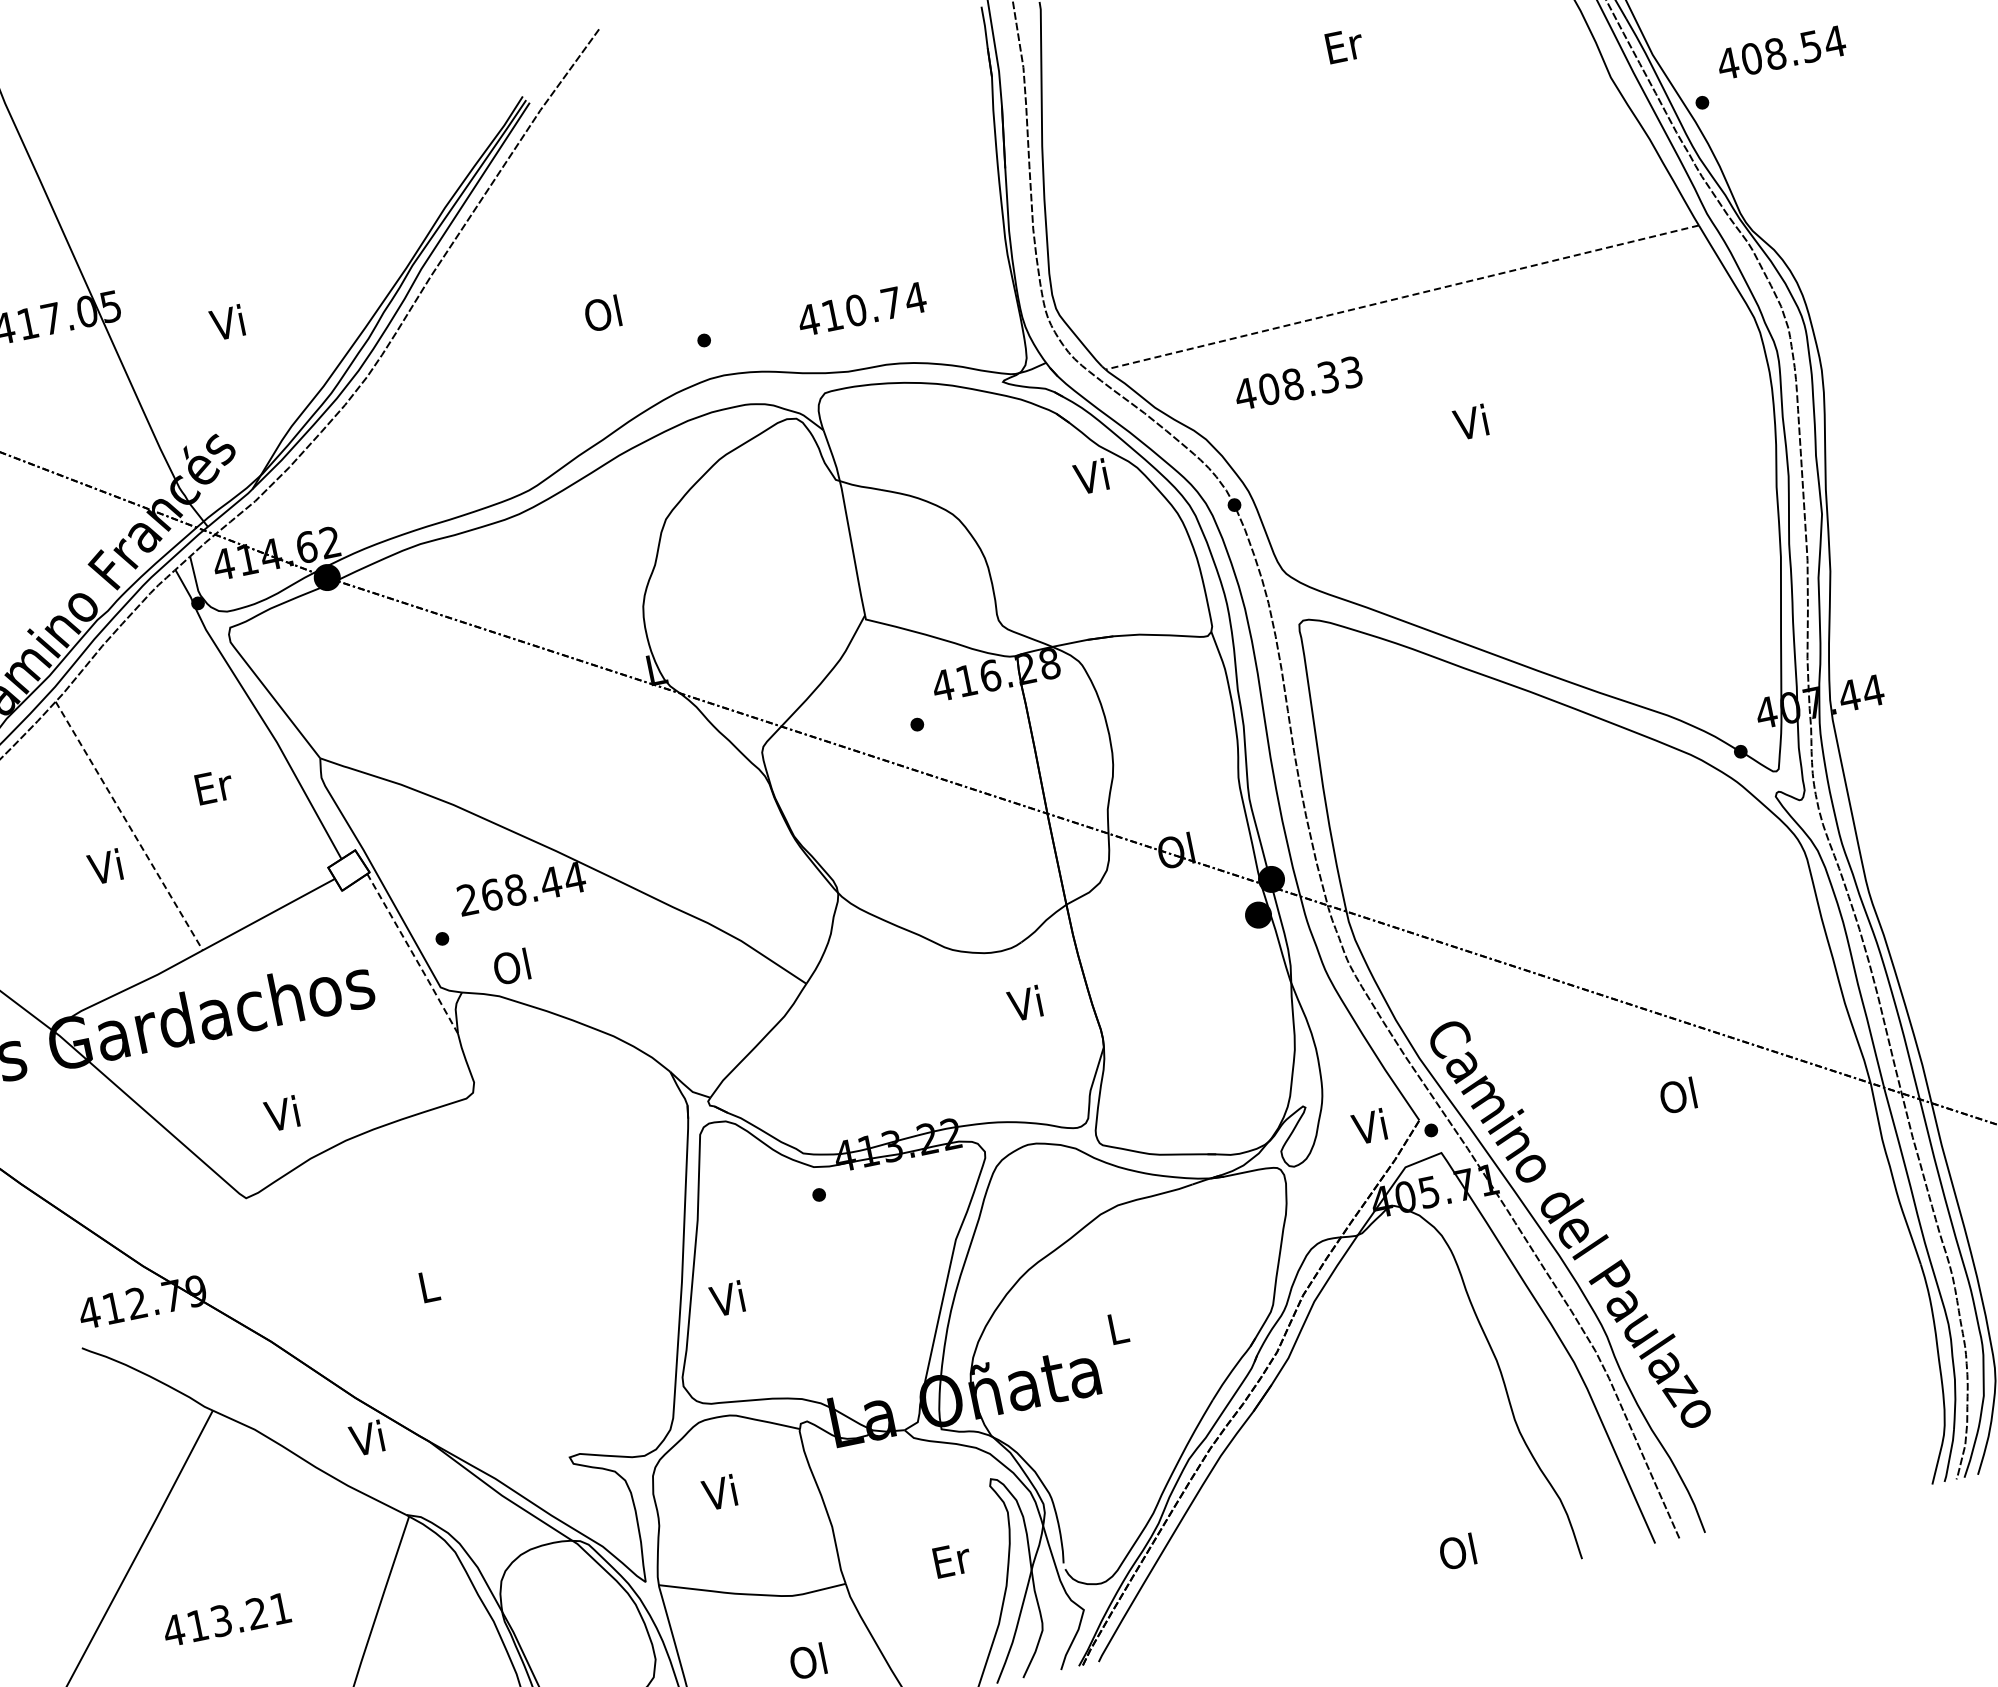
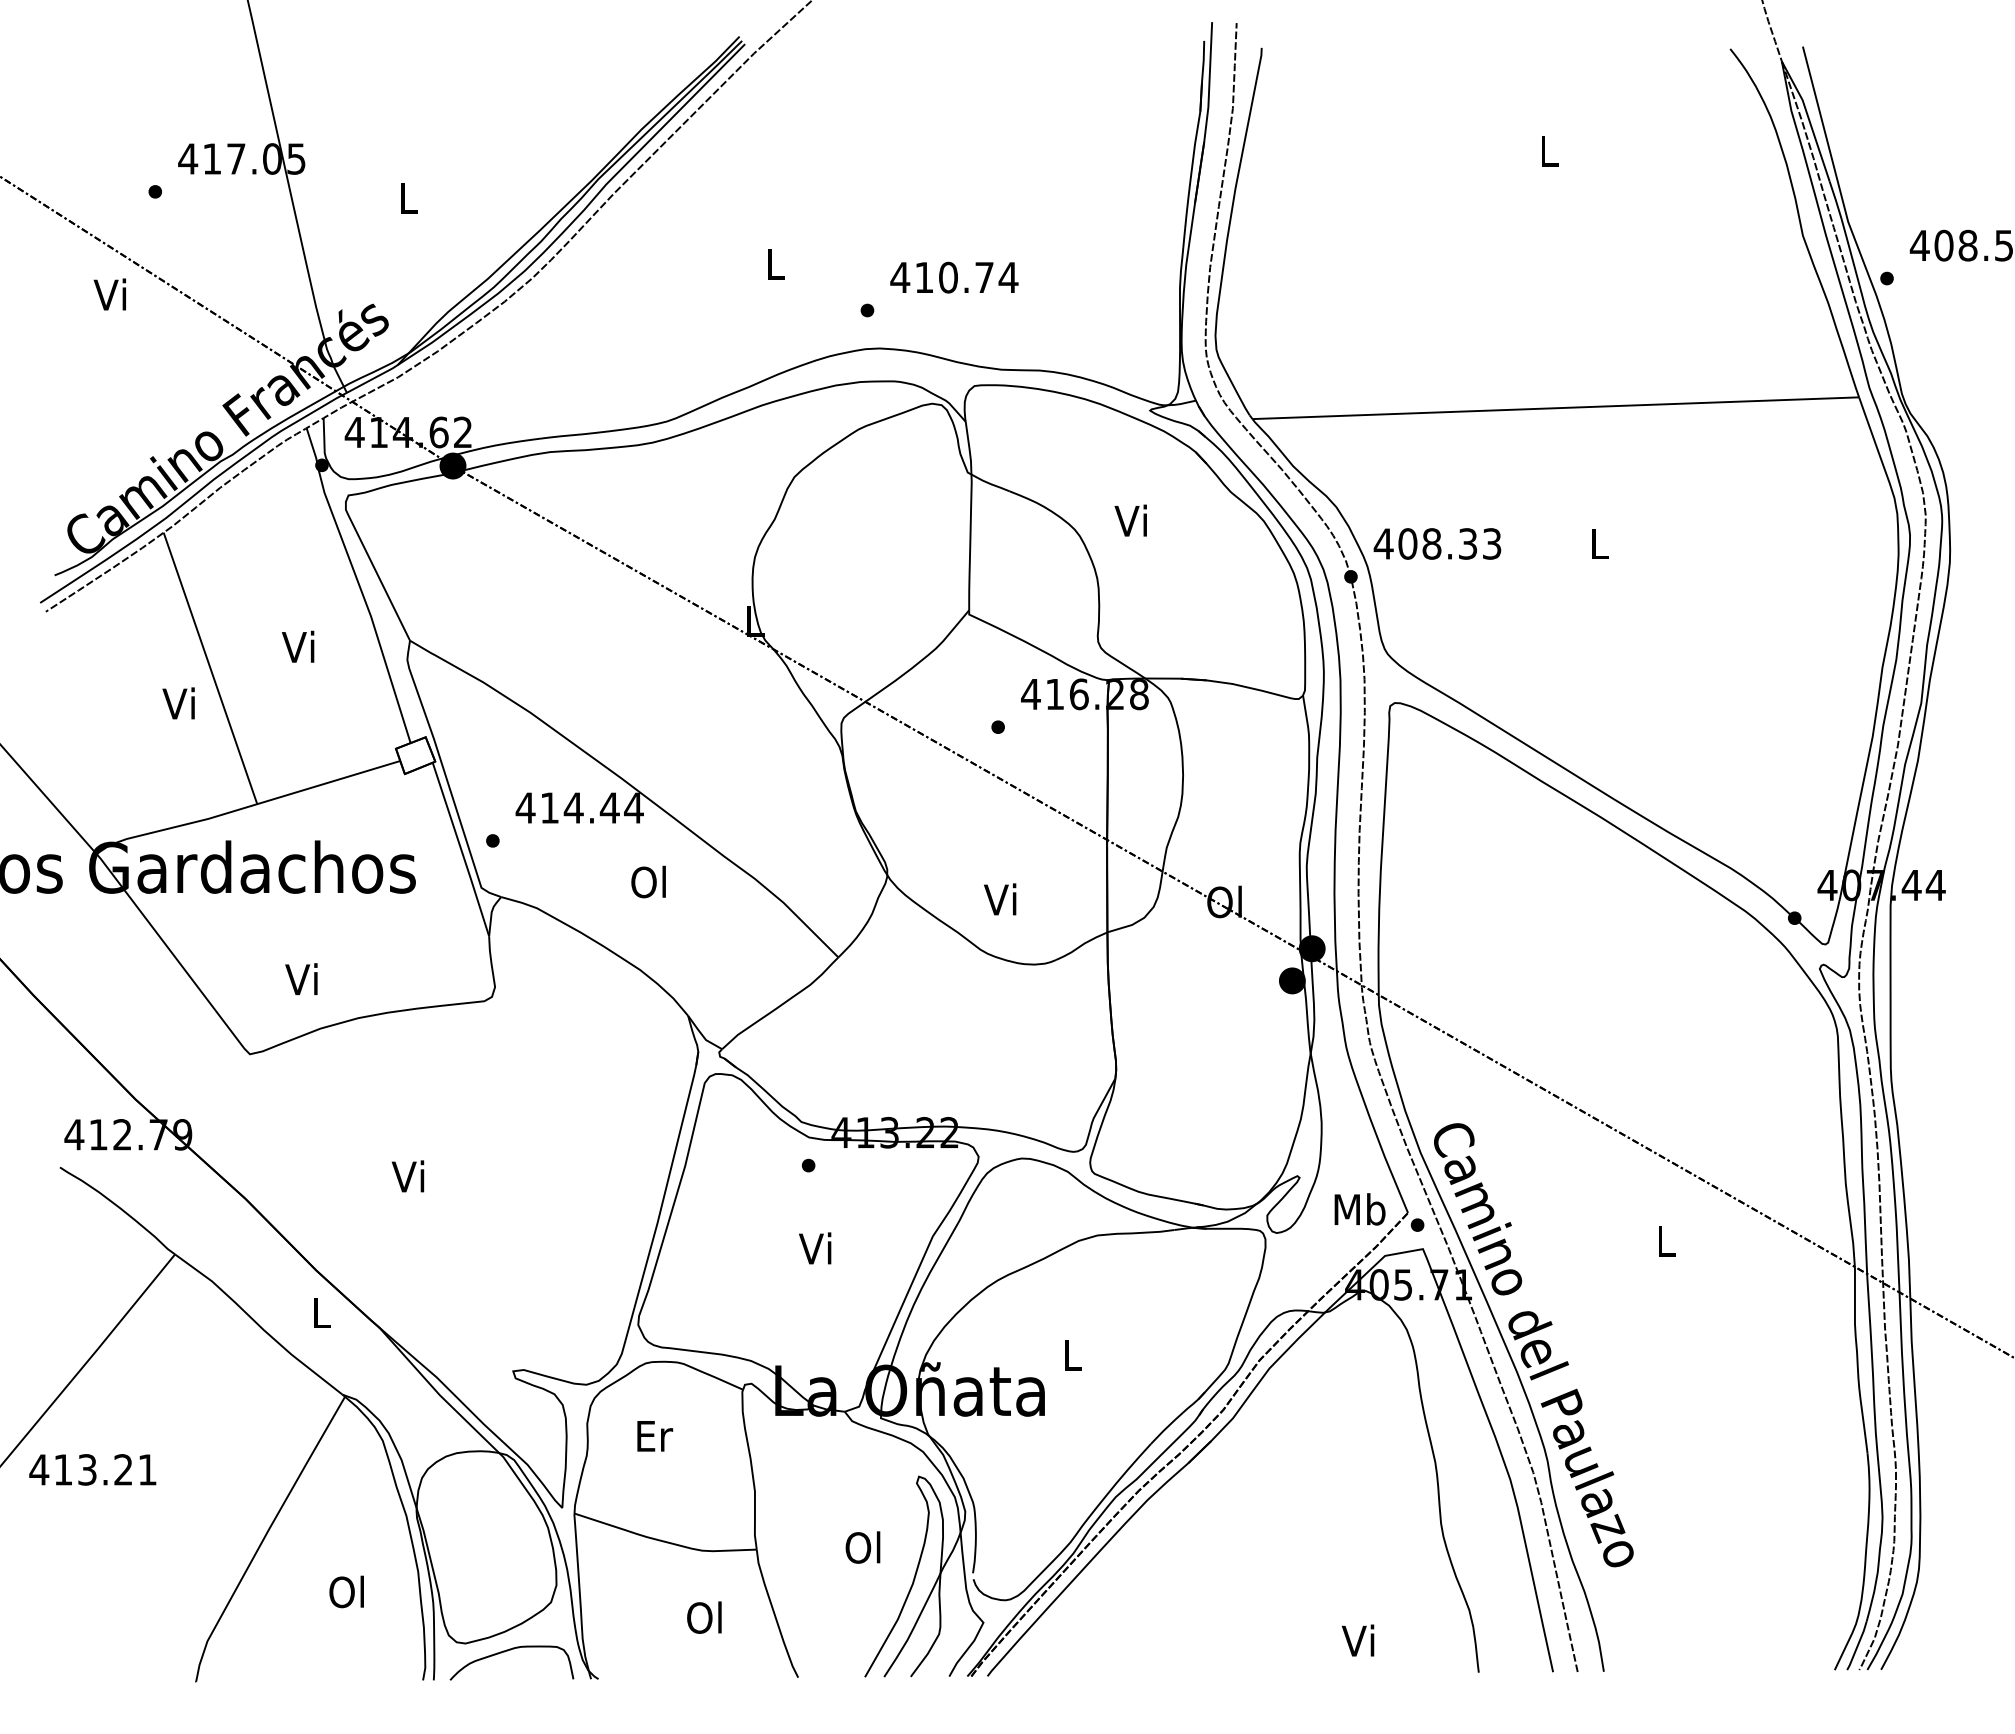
text: (1345, 45) -> (1550, 151), Er -> L
line: (1401, 297) -> (1555, 408), dashed -> solid
text: (862, 309) -> (954, 277), moved
text: (602, 314) -> (773, 264), Ol -> L
text: (227, 322) -> (406, 197), Vi -> L
text: (1298, 382) -> (1437, 543), moved
text: (1470, 422) -> (1597, 543), Vi -> L
text: (1090, 476) -> (1130, 520), moved
text: (213, 786) -> (300, 646), Er -> Vi
line: (129, 826) -> (210, 668), dashed -> solid
text: (491, 894) -> (549, 807), 268.44 -> 414.44
line: (413, 953) -> (461, 849), dashed -> solid
text: (511, 966) -> (648, 881), moved
text: (1025, 1003) -> (1000, 899), moved
text: (1677, 1095) -> (1664, 1240), Ol -> L
text: (1370, 1126) -> (1359, 1209), Vi -> Mb
text: (426, 1286) -> (407, 1176), L -> Vi
text: (727, 1298) -> (815, 1248), moved
text: (366, 1438) -> (319, 1312), Vi -> L
text: (721, 1492) -> (654, 1435), Vi -> Er
text: (1457, 1551) -> (1358, 1640), Ol -> Vi
text: (951, 1559) -> (864, 1547), Er -> Ol
text: (226, 1619) -> (92, 1469), moved

